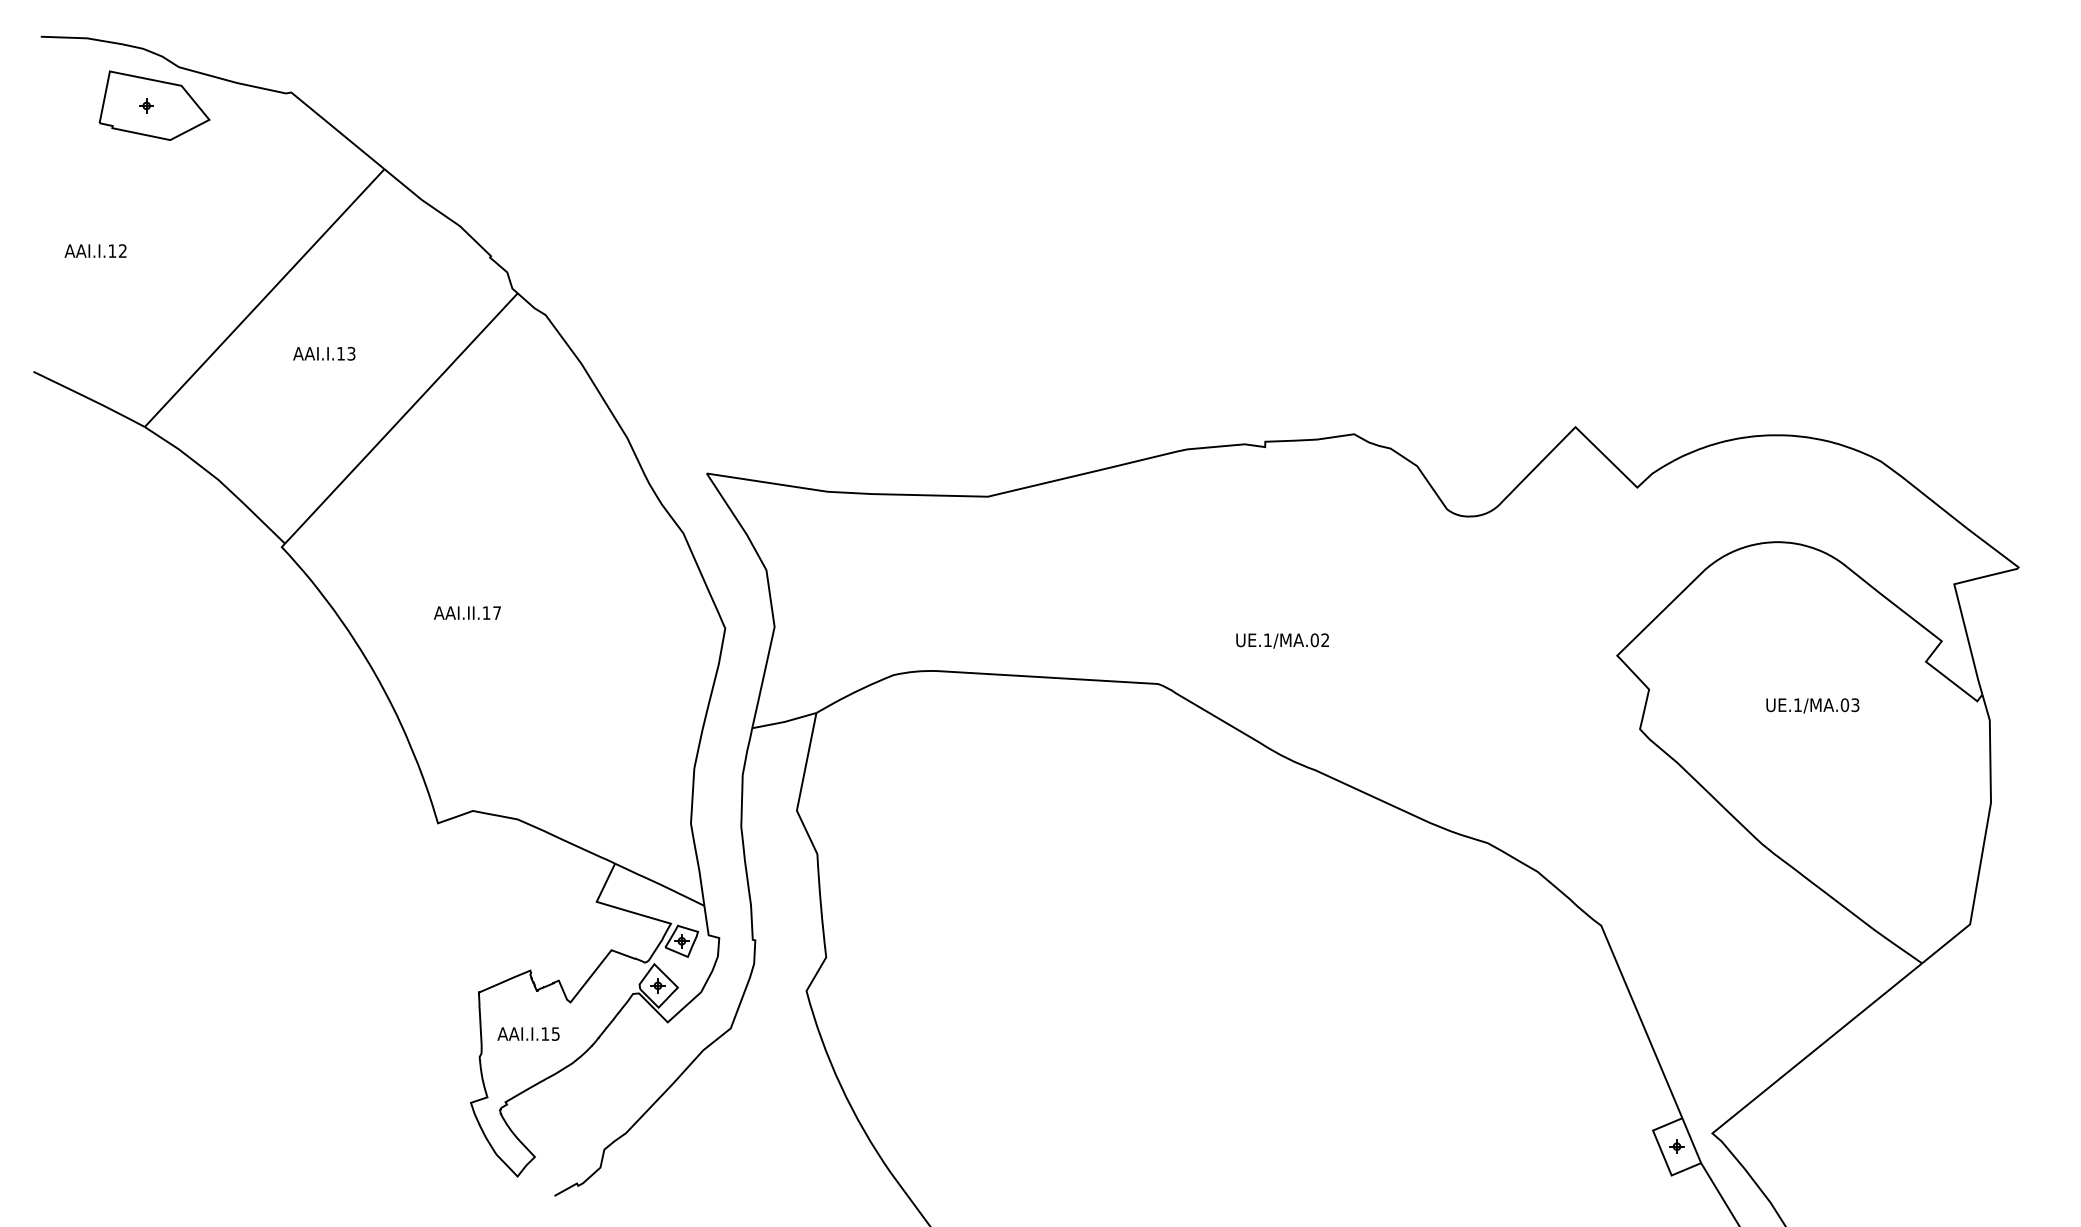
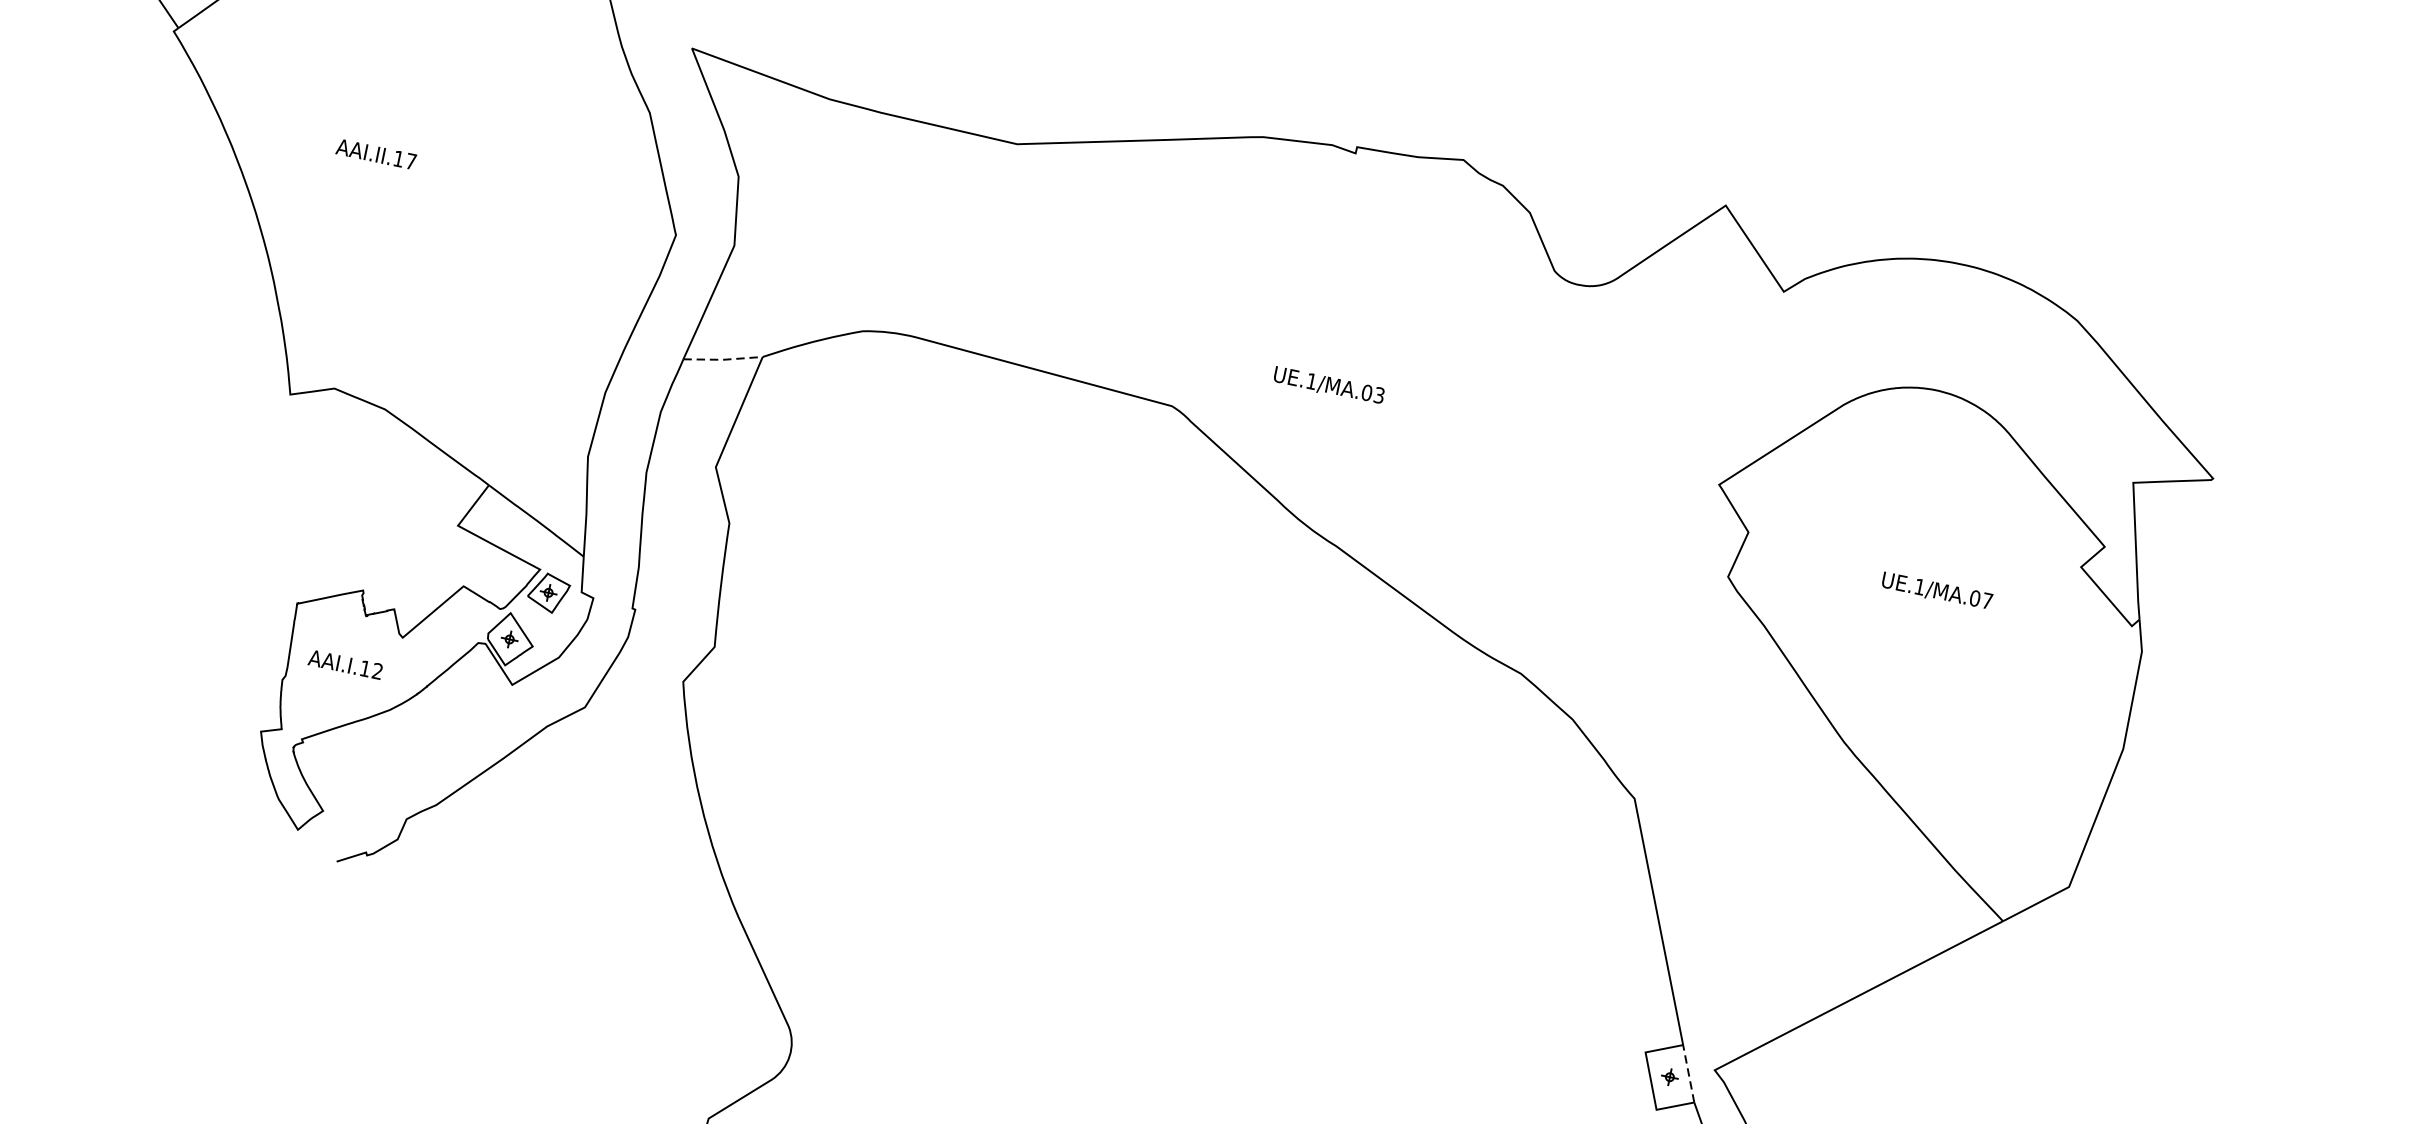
text: (1325, 640) -> (1379, 395), UE.1/MA.02 -> UE.1/MA.03
text: (1855, 705) -> (1987, 601), UE.1/MA.03 -> UE.1/MA.07
line: (784, 721) -> (723, 359), solid -> dashed
text: (555, 1033) -> (377, 670), AAI.I.15 -> AAI.I.12
line: (1691, 1140) -> (1688, 1073), solid -> dashed

